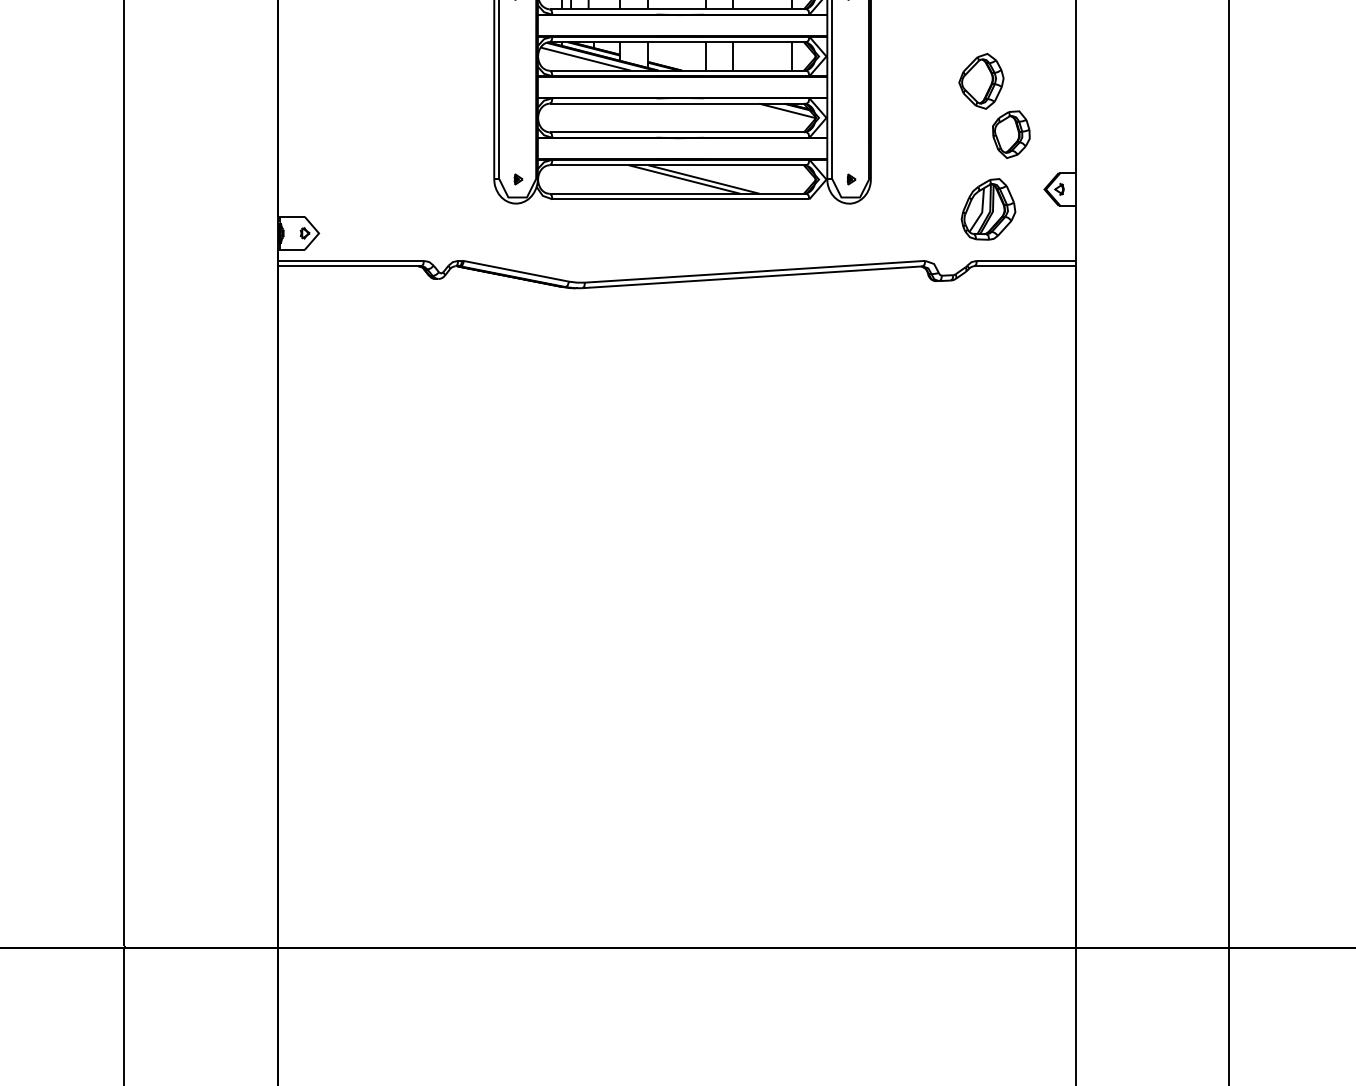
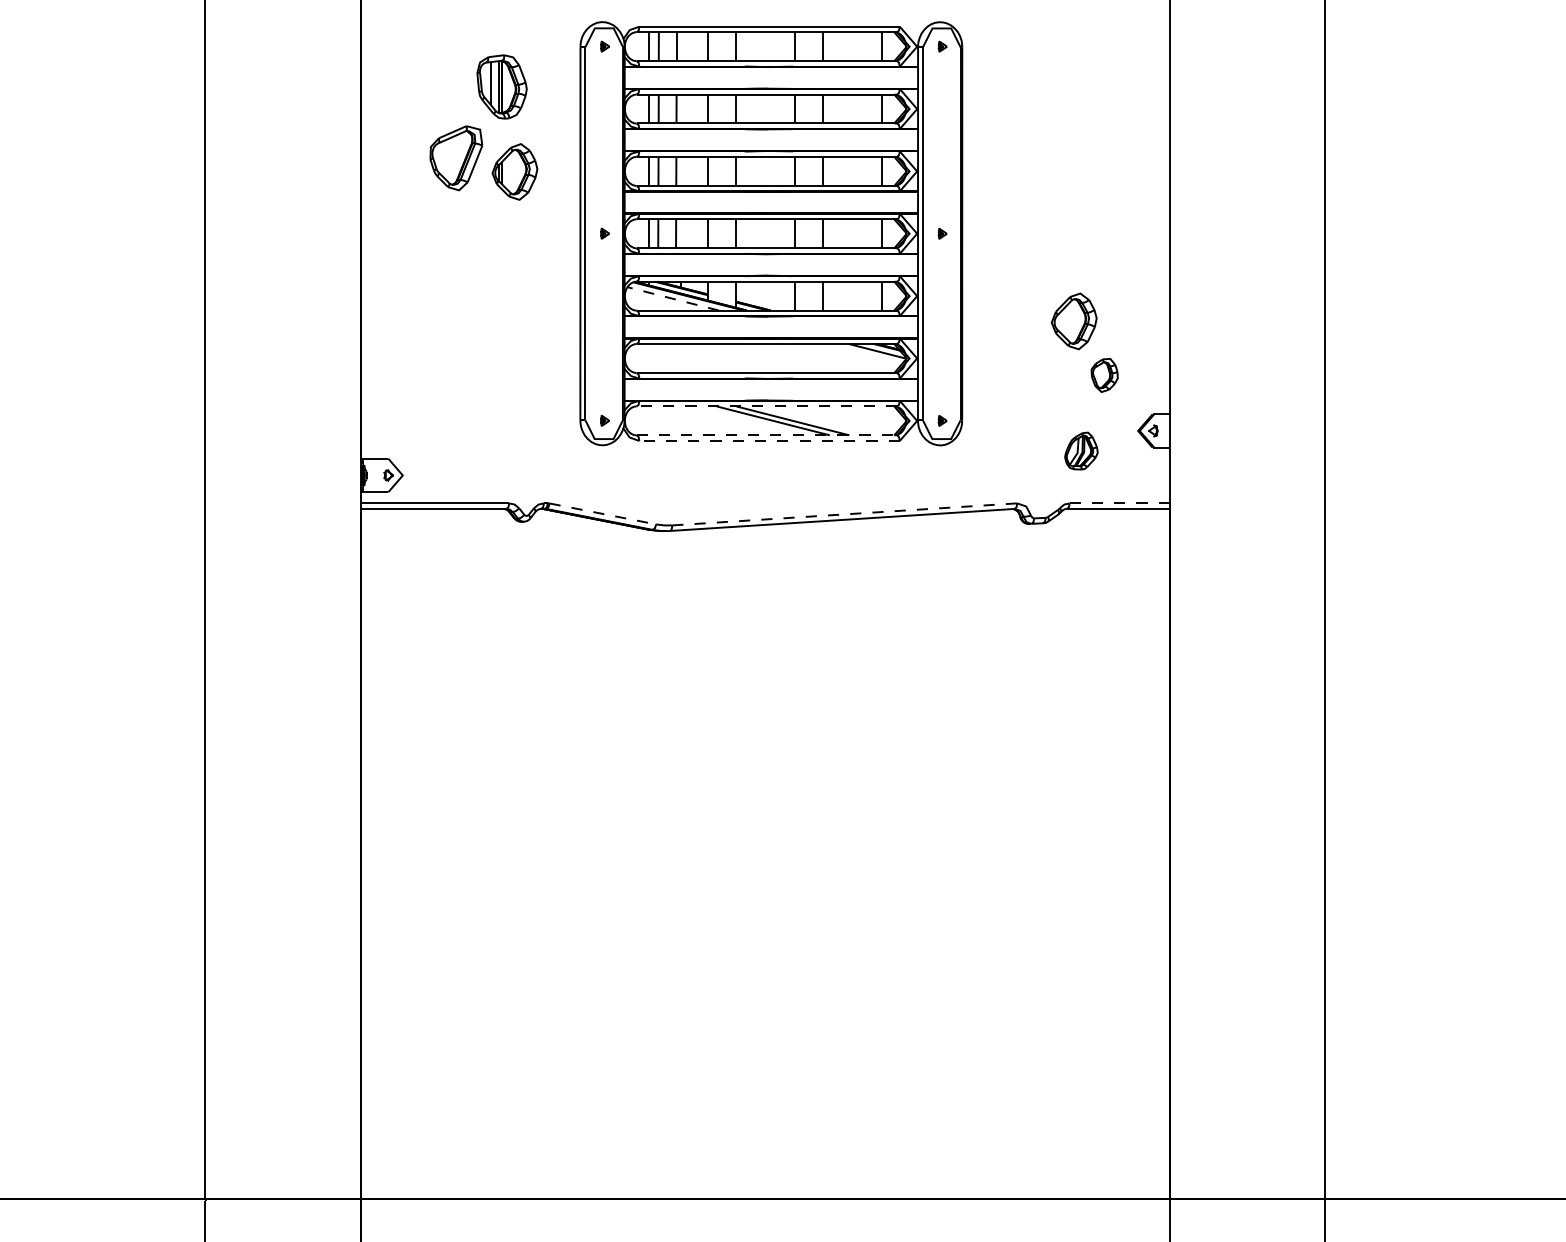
line: (585, 58) -> (672, 298), solid -> dashed
part: (1011, 134) -> (1104, 375), size x0.7
line: (677, 165) -> (766, 406), solid -> dashed
line: (678, 193) -> (767, 435), solid -> dashed
line: (680, 199) -> (769, 441), solid -> dashed
part: (988, 208) -> (1081, 450), size x0.6
line: (1027, 261) -> (1120, 503), solid -> dashed
line: (517, 271) -> (603, 514), solid -> dashed
line: (754, 271) -> (844, 514), solid -> dashed

